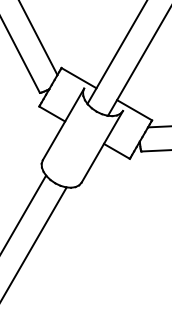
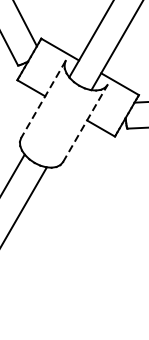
line: (63, 124) -> (43, 99), solid -> dashed
line: (102, 146) -> (85, 123), solid -> dashed

